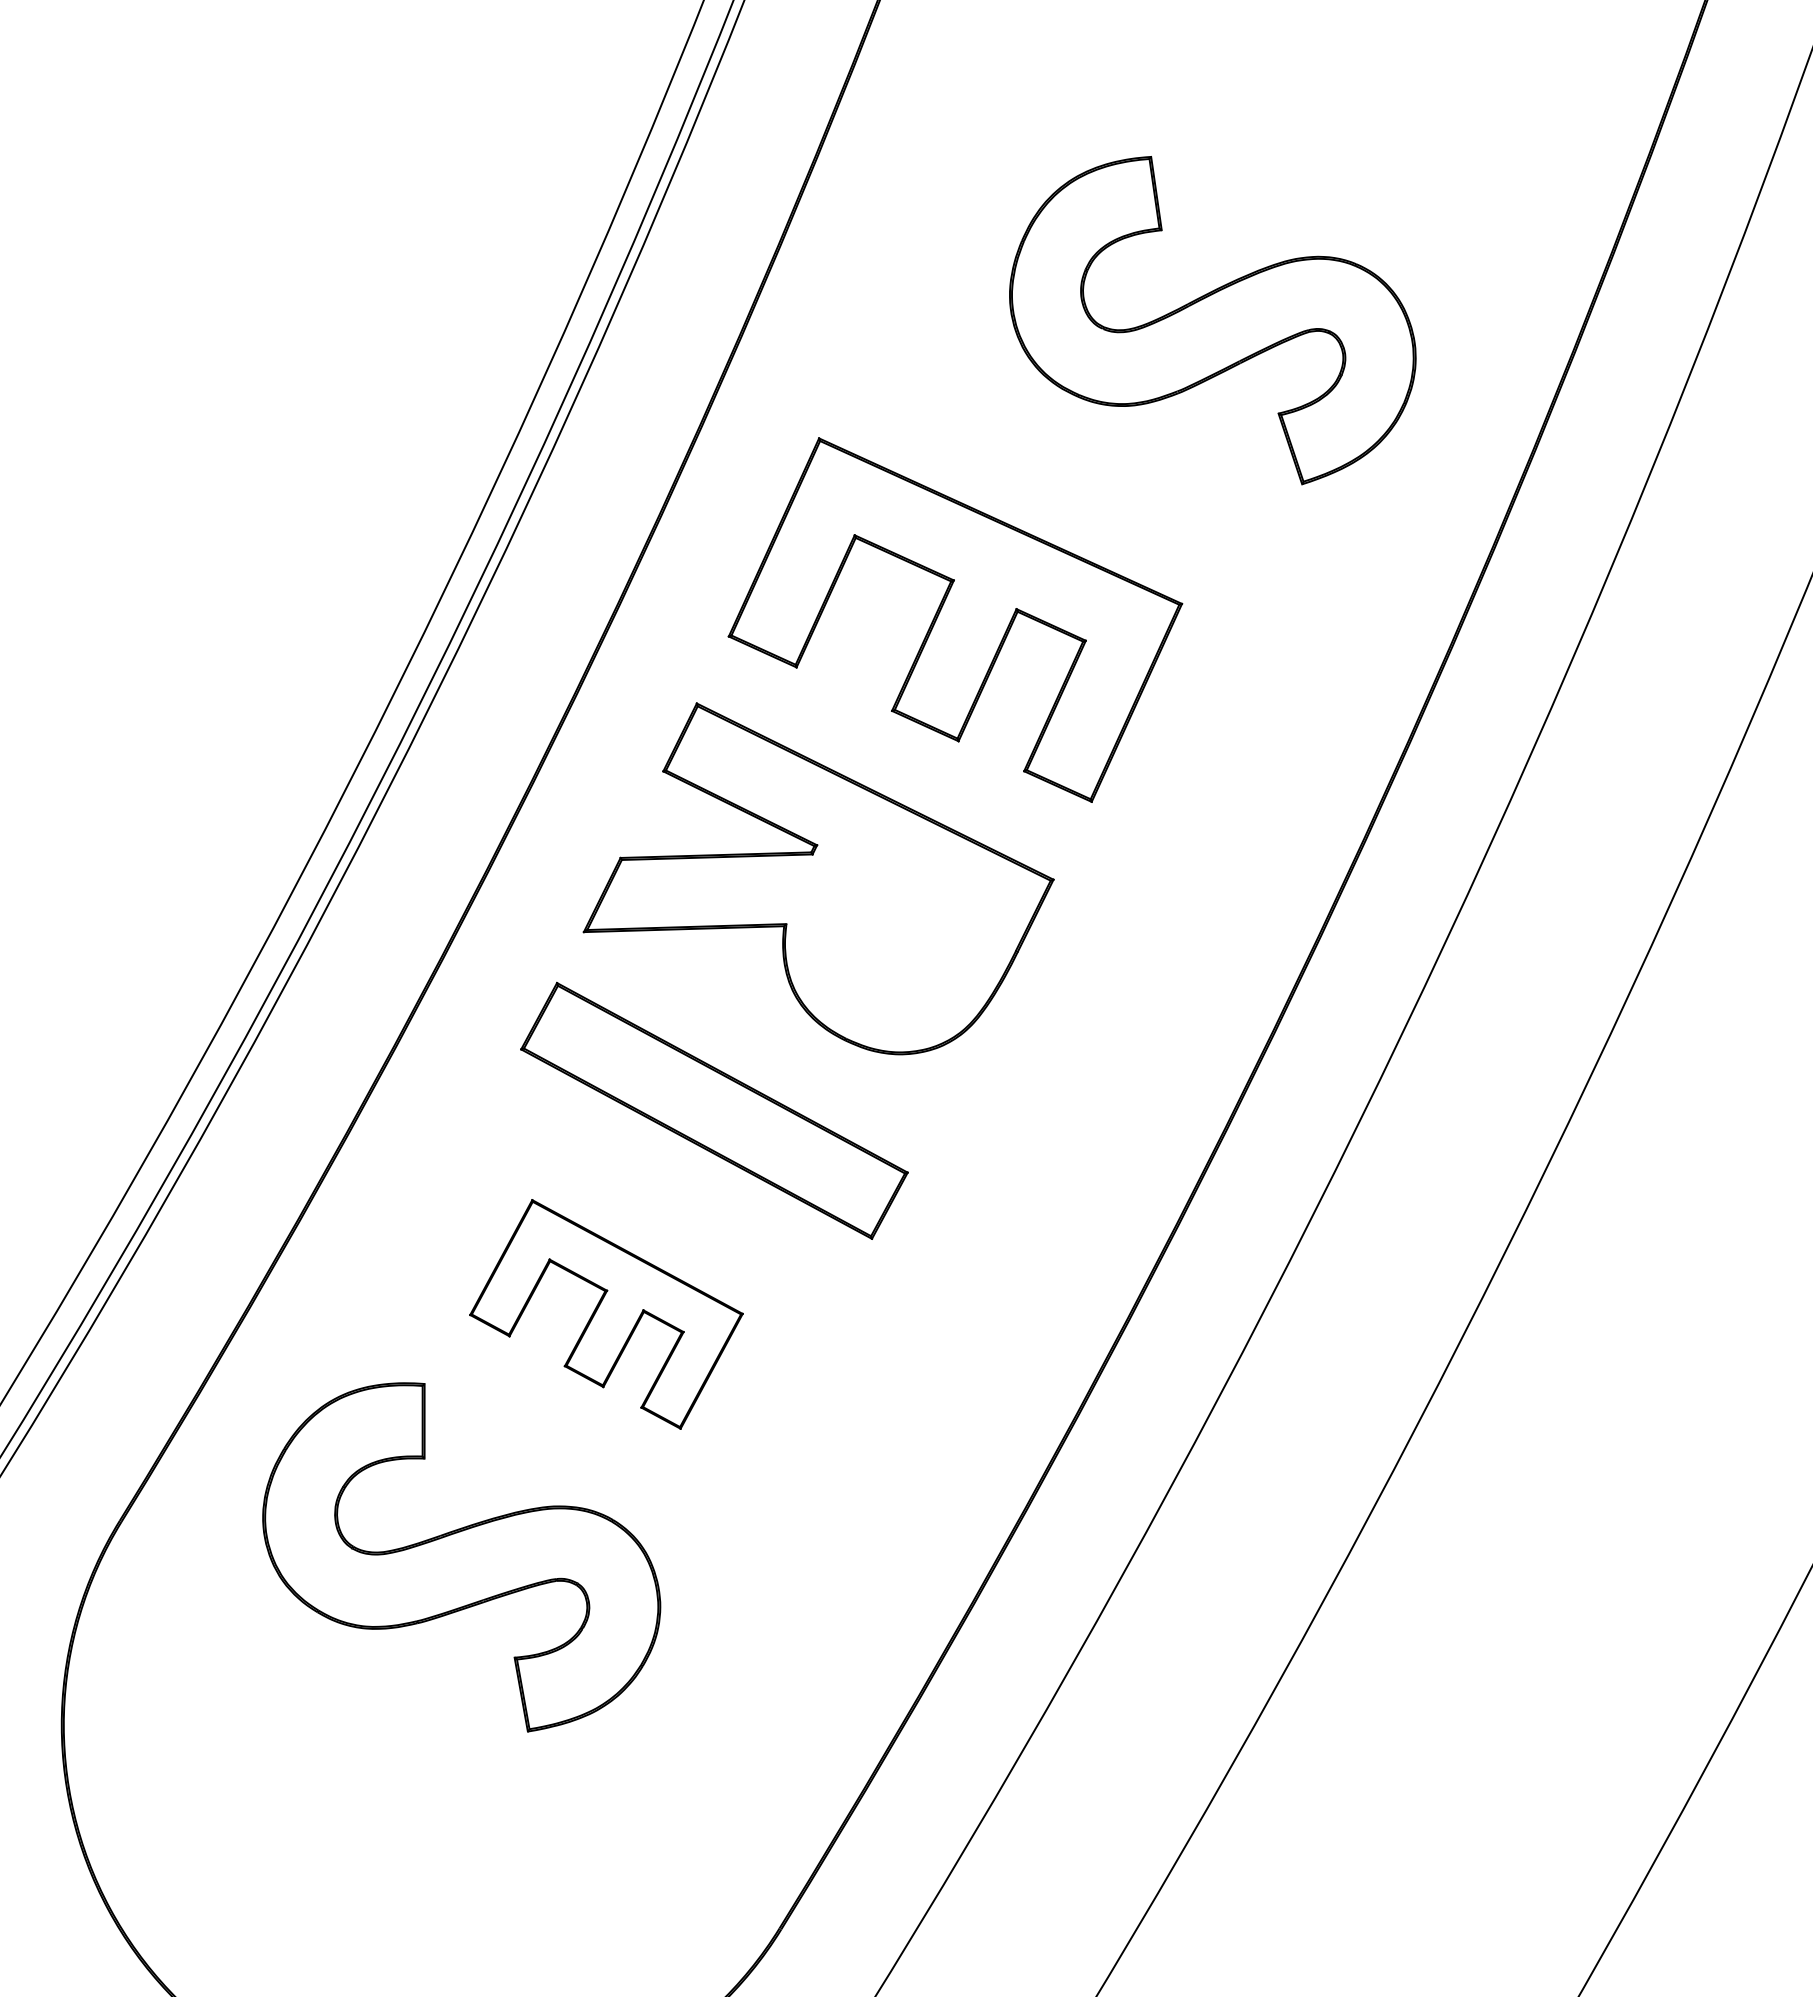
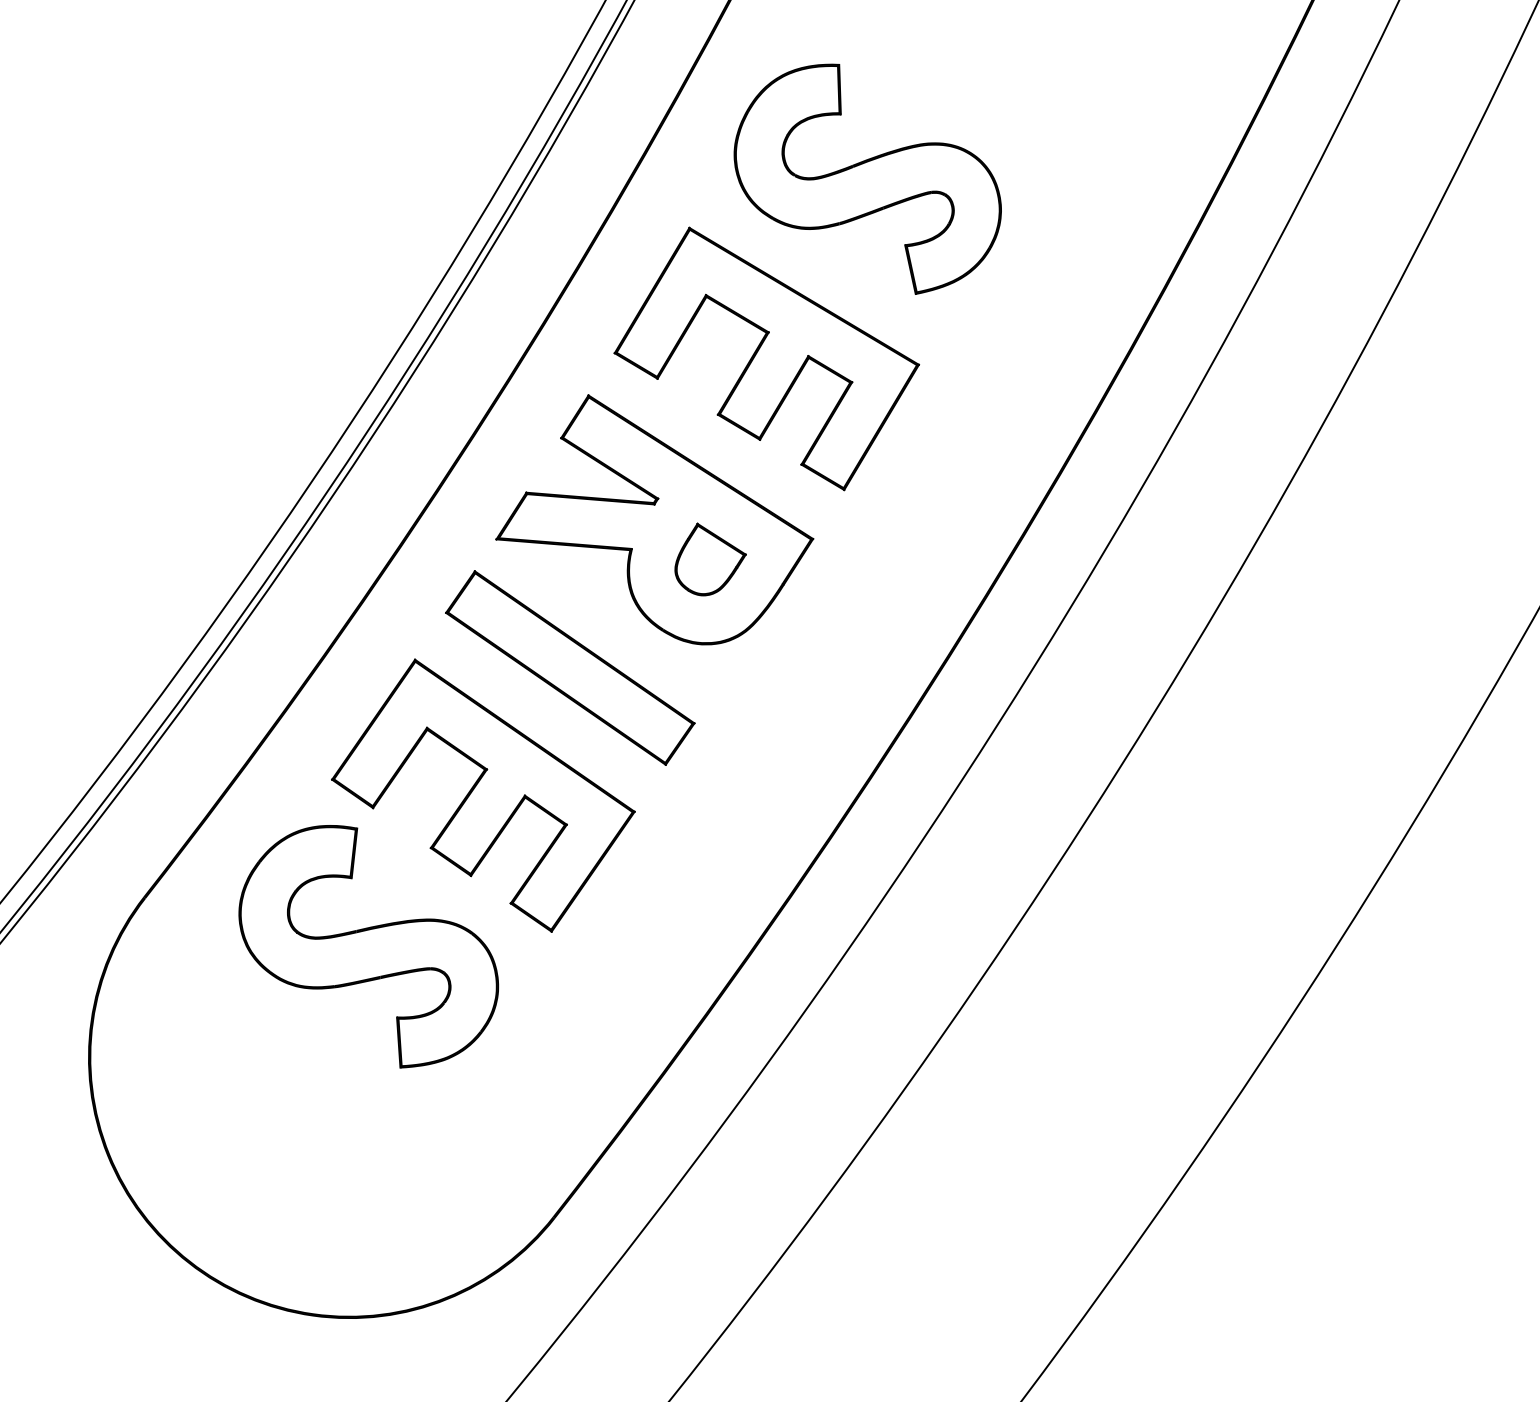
part: (1211, 320) -> (867, 178), moved
part: (904, 926) -> (710, 559), added
part: (606, 1314) -> (483, 795), size x1.67

